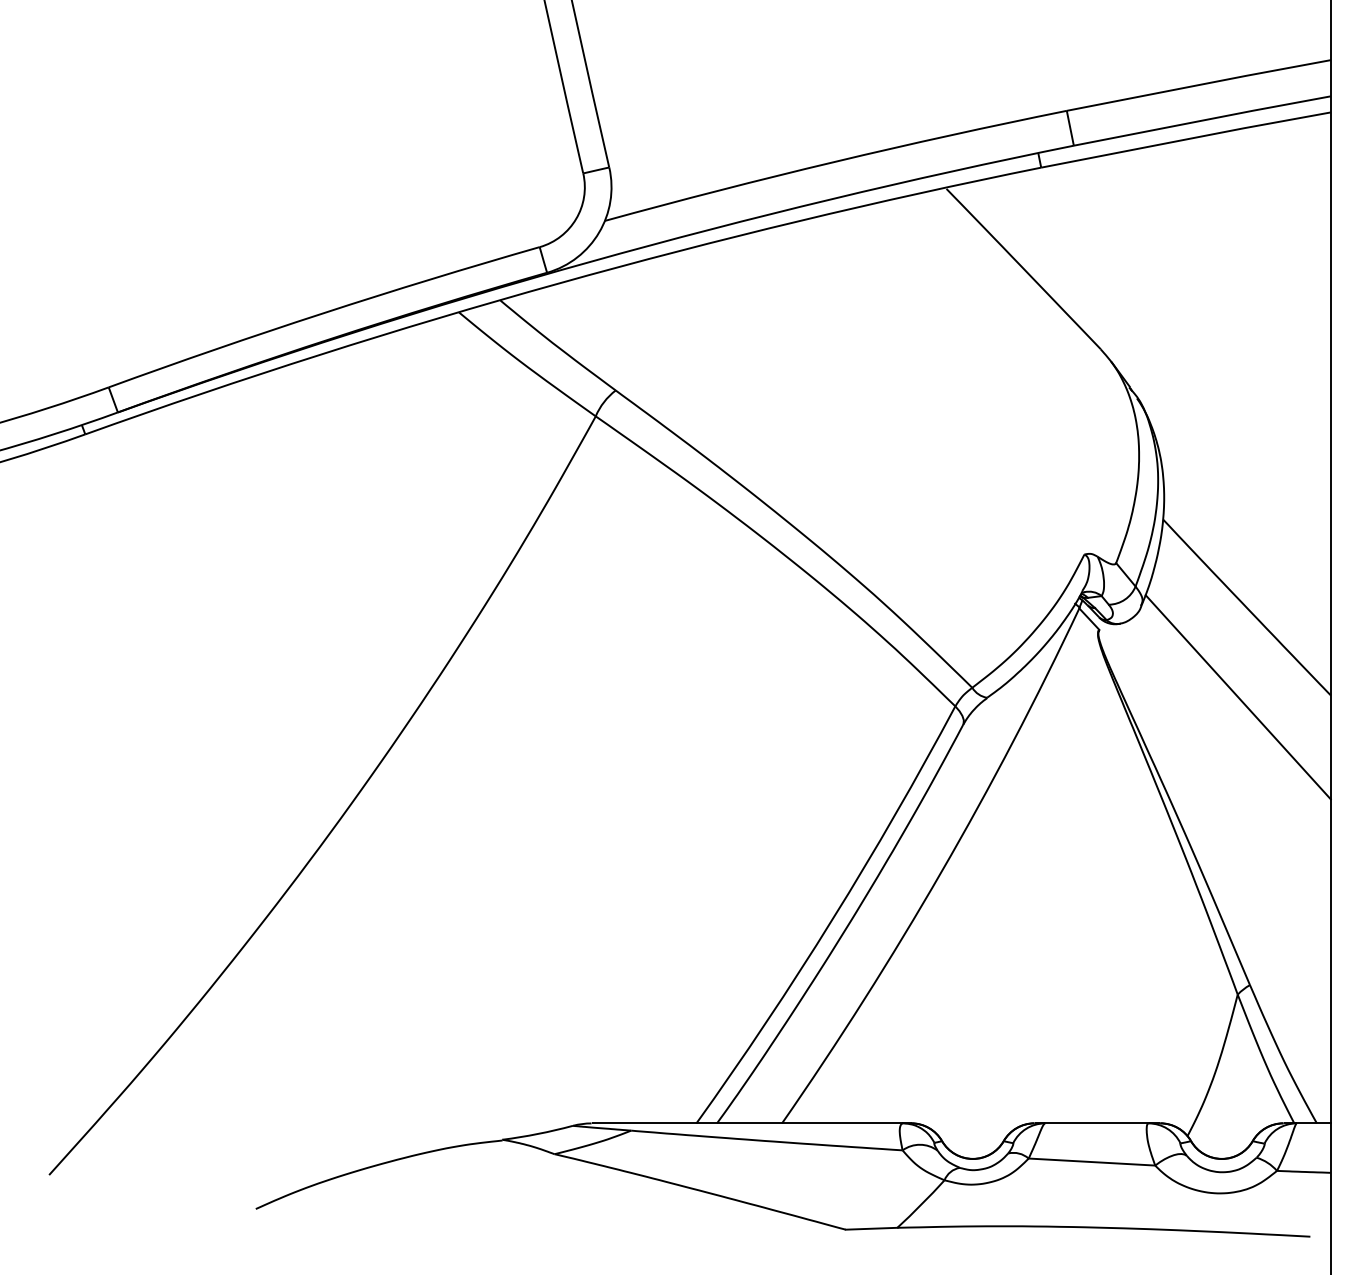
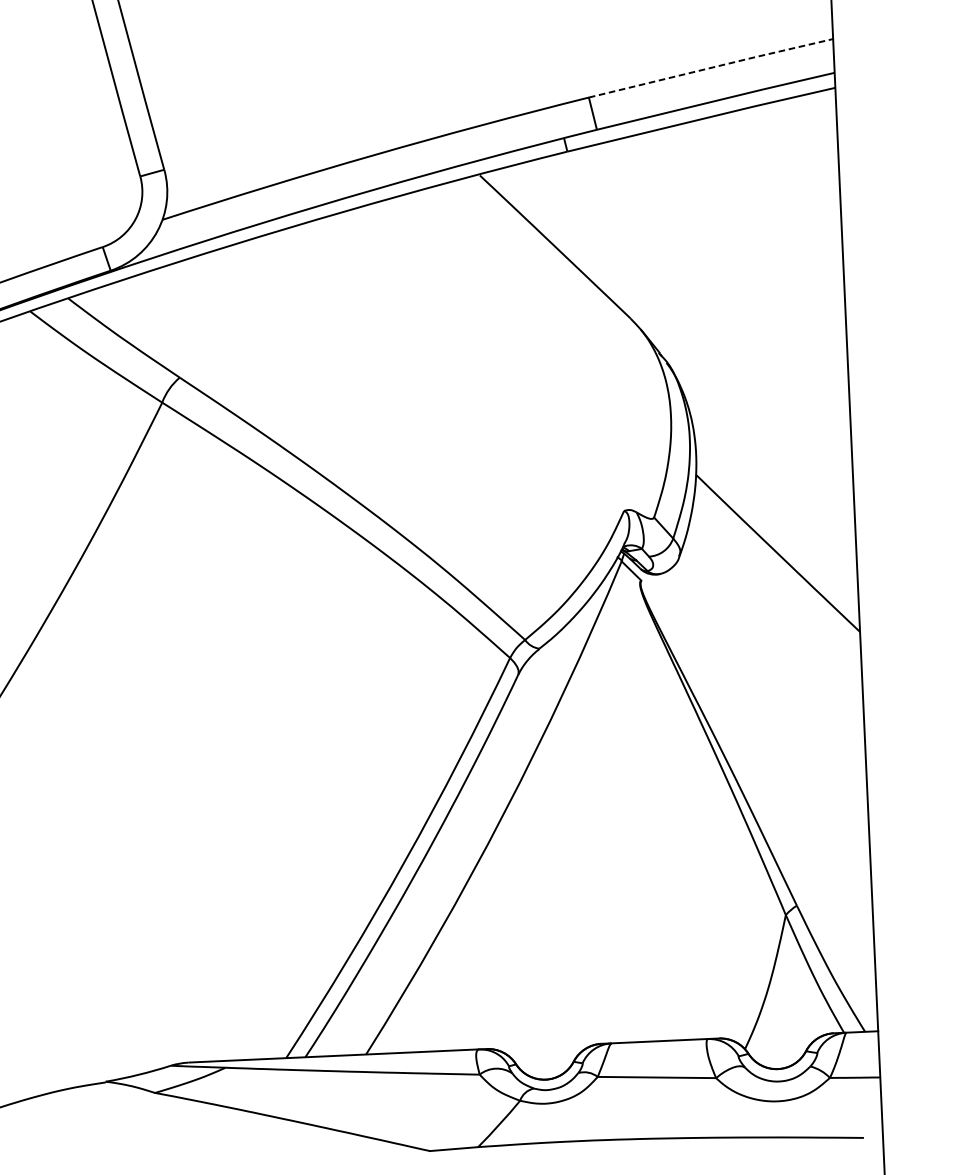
line: (1199, 84) -> (711, 67), solid -> dashed
line: (1237, 697) -> (773, 637), removed

